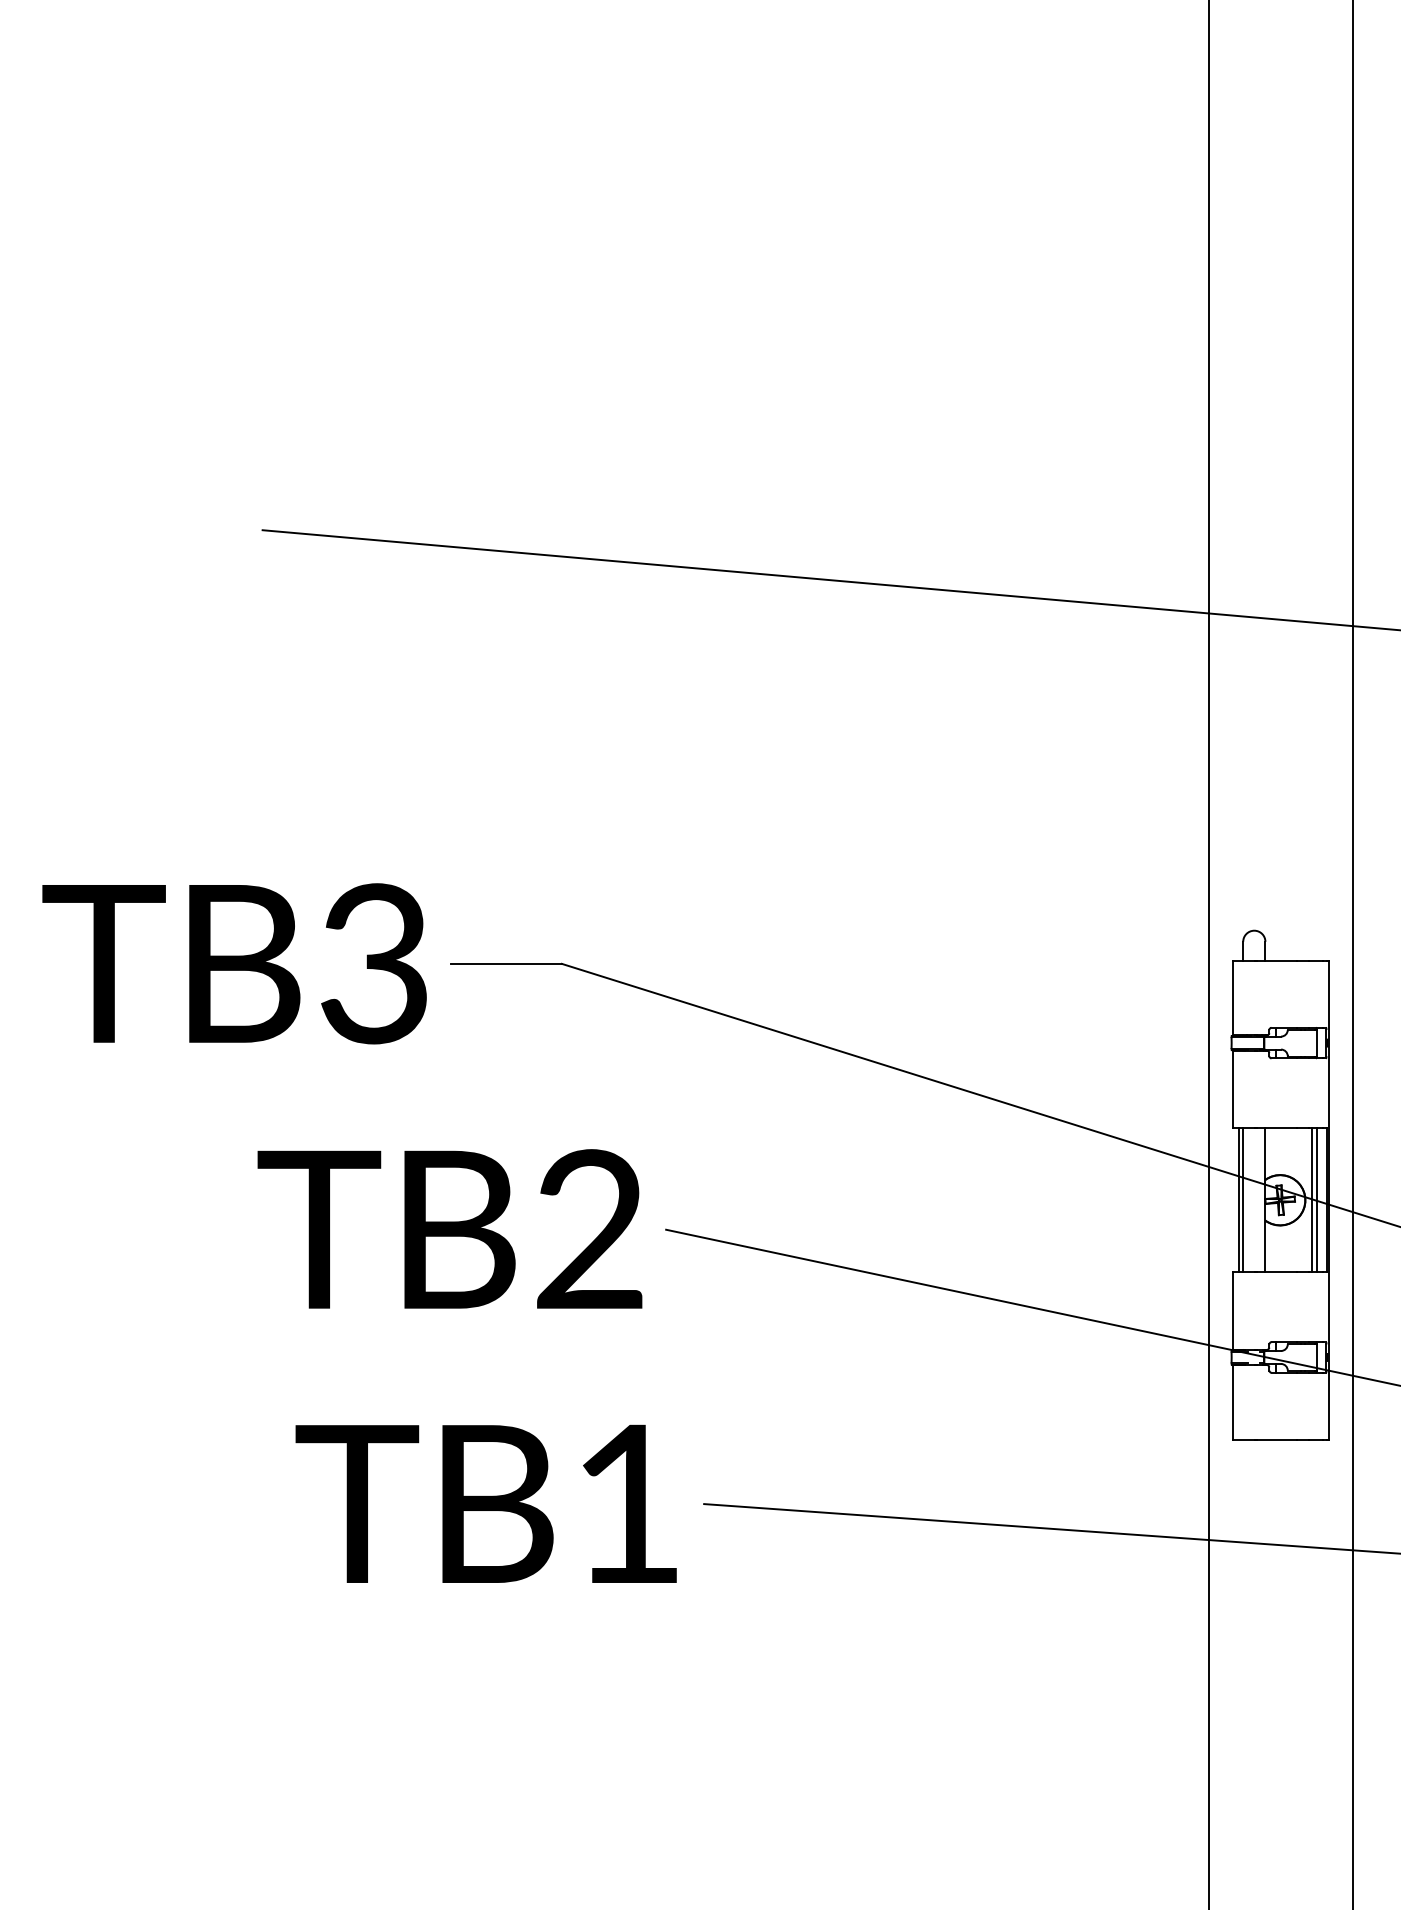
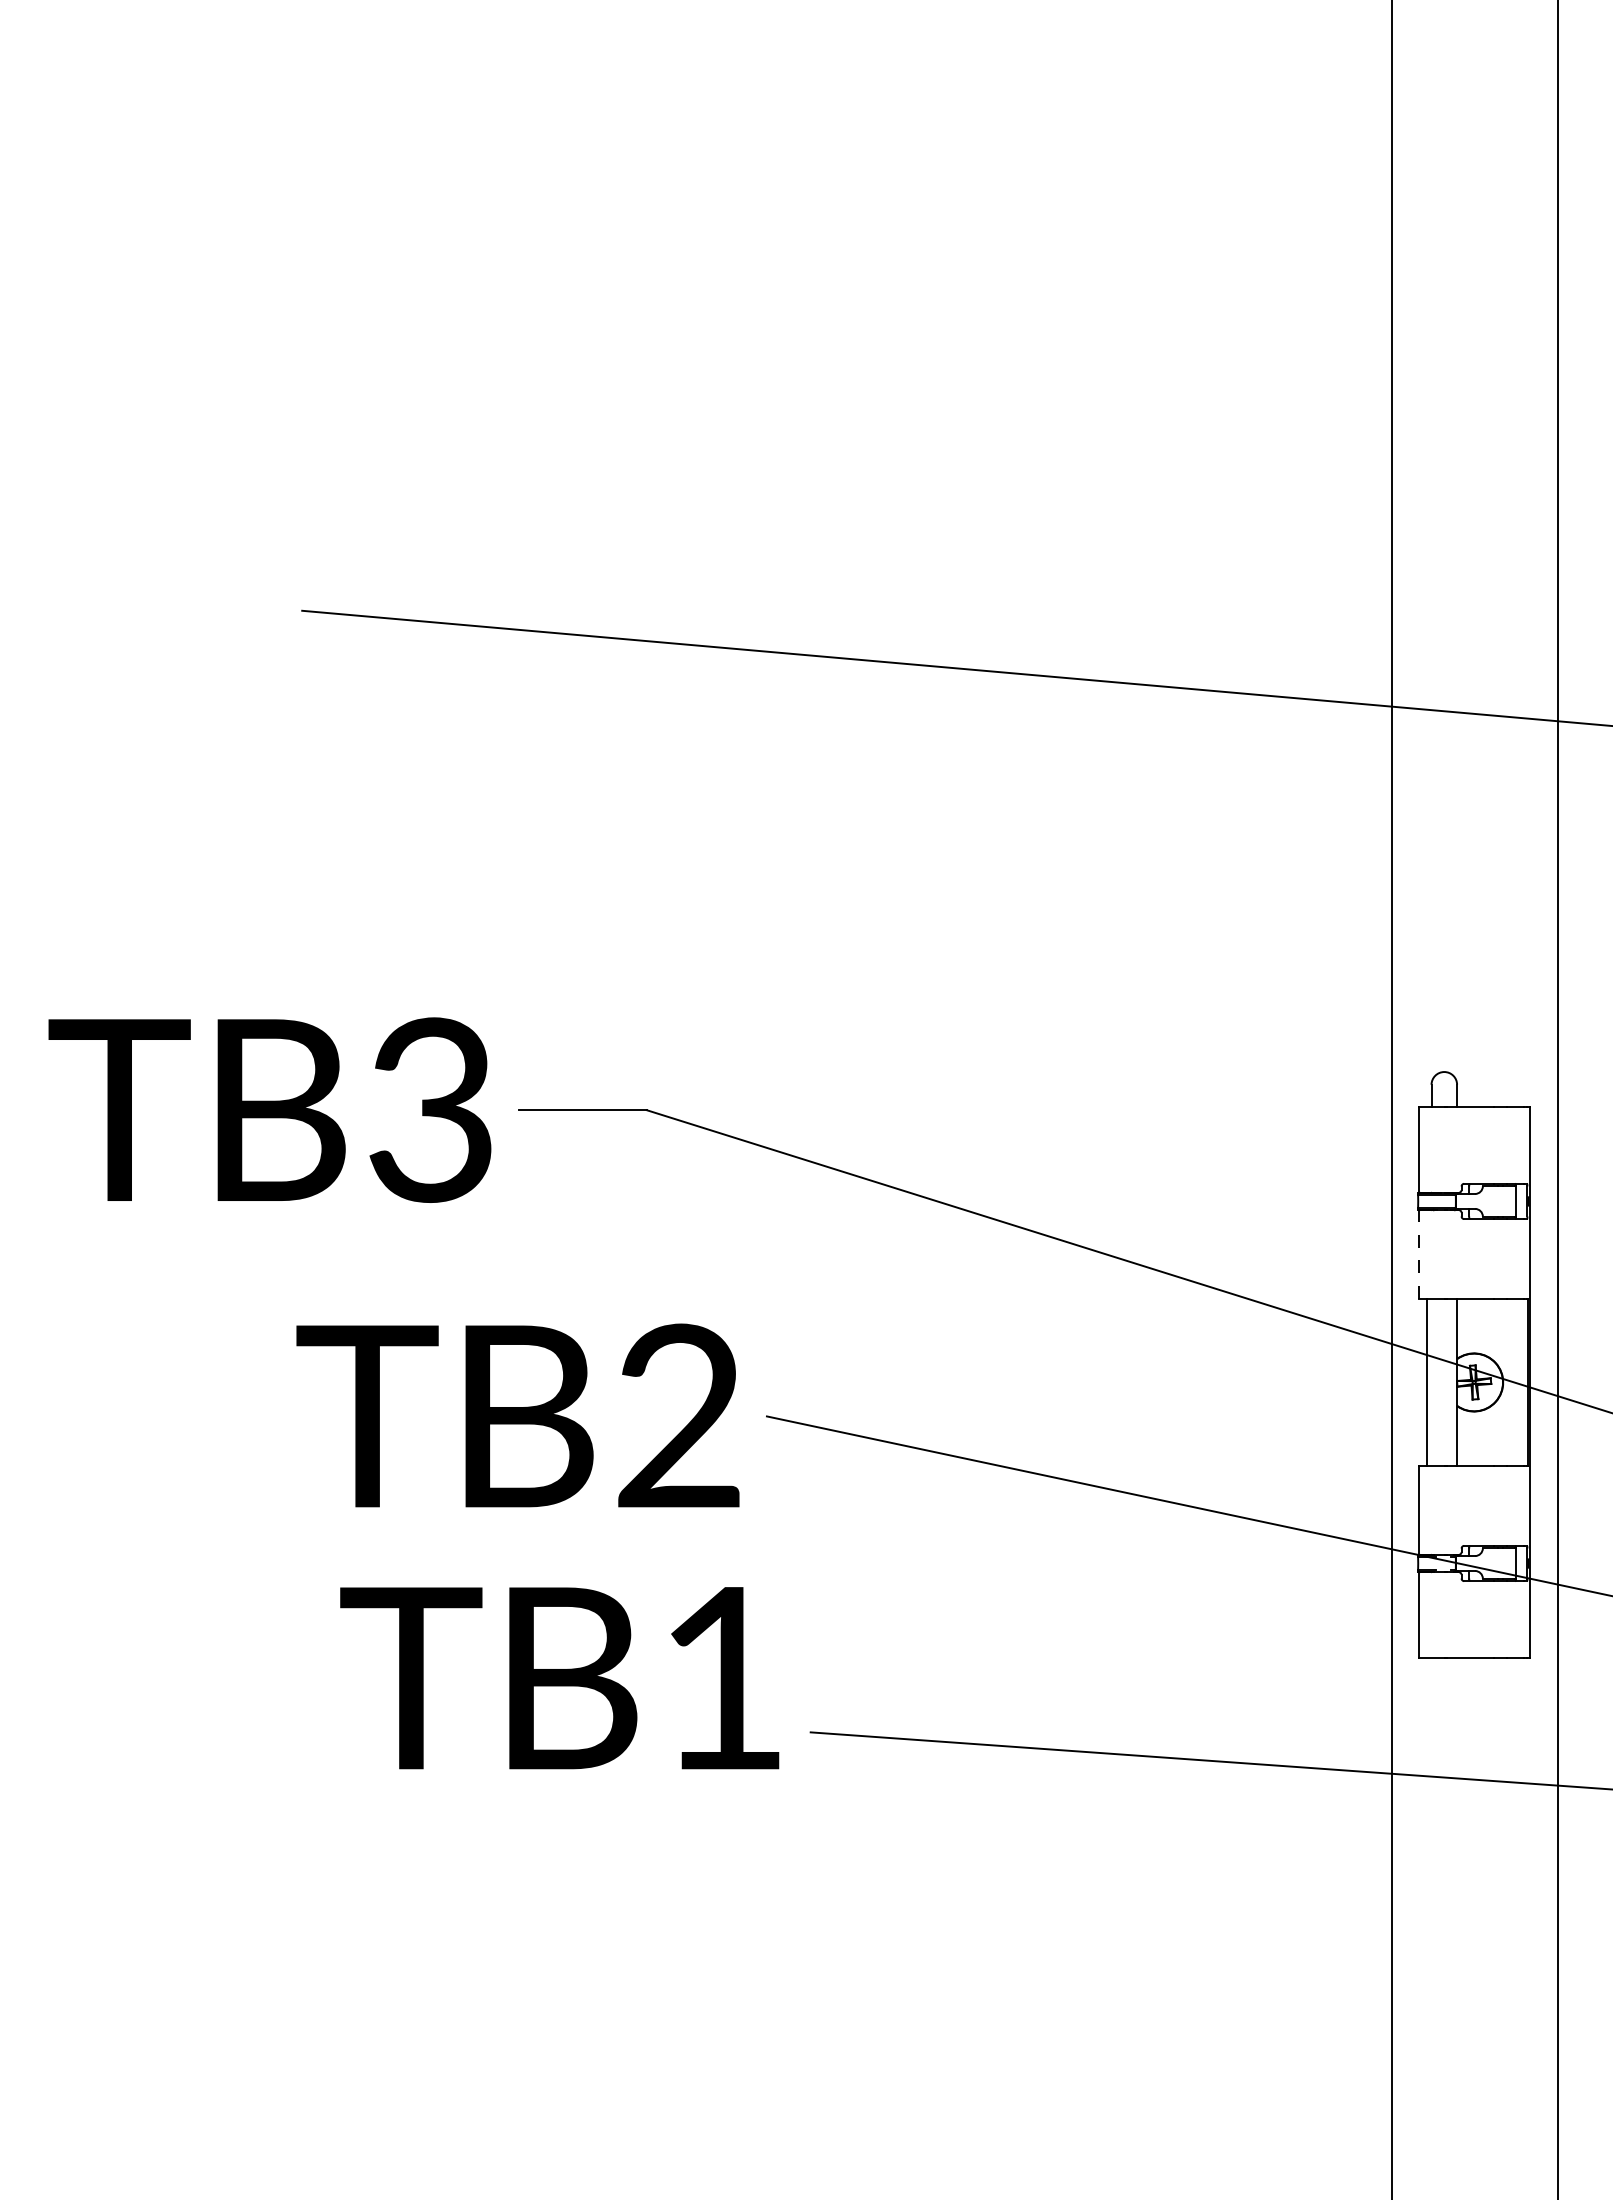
line: (1232, 1089) -> (1419, 1254), solid -> dashed
line: (1243, 1200) -> (1431, 1382), removed
line: (1311, 1200) -> (1510, 1382), removed
line: (1316, 1200) -> (1516, 1382), removed
text: (486, 1504) -> (559, 1678), moved

